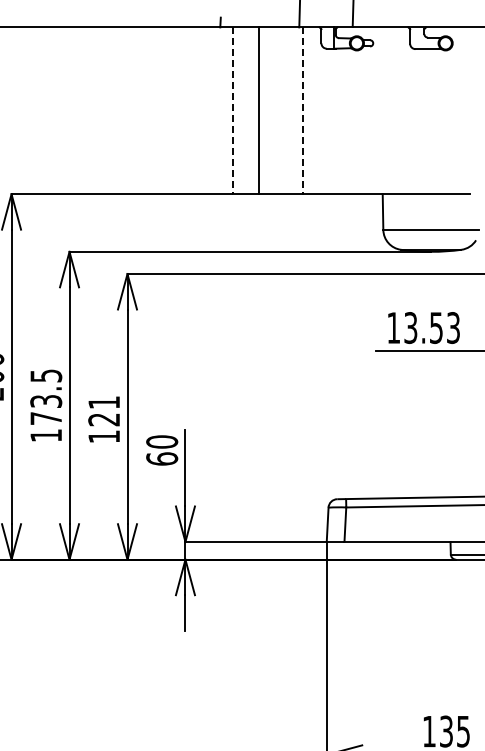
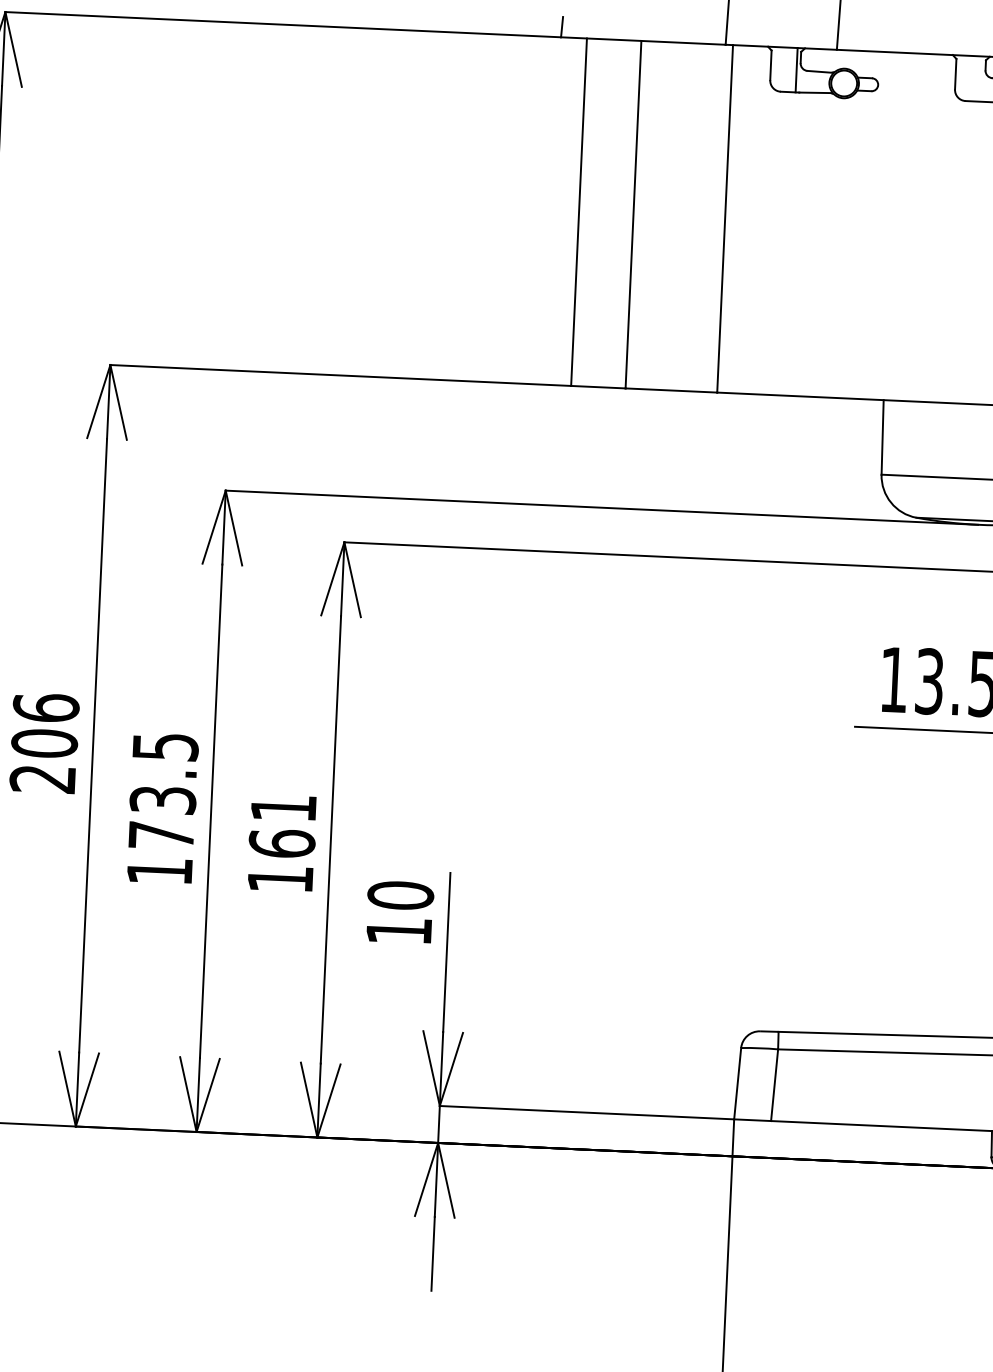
line: (232, 111) -> (578, 213), dashed -> solid
line: (302, 111) -> (724, 220), dashed -> solid
text: (104, 419) -> (282, 843), 121 -> 161
text: (162, 458) -> (399, 929), 60 -> 10

